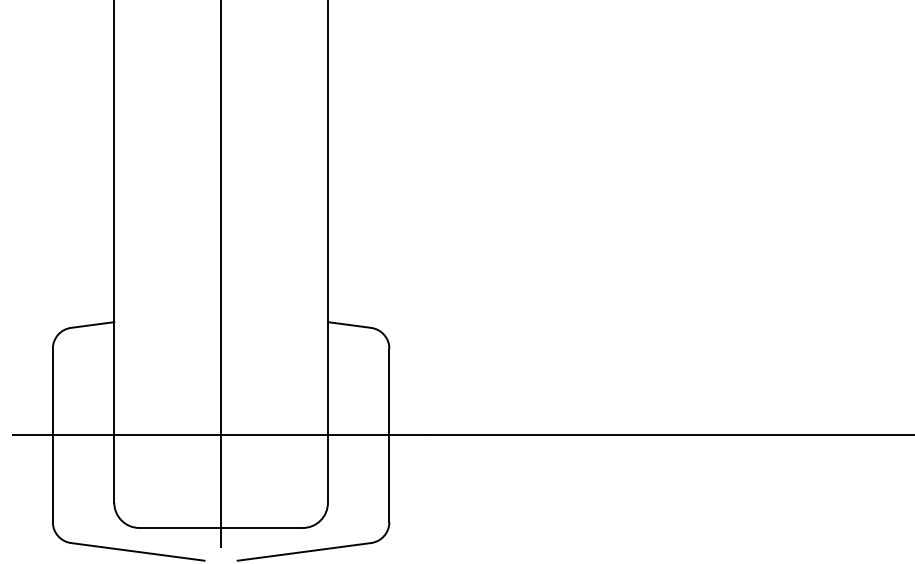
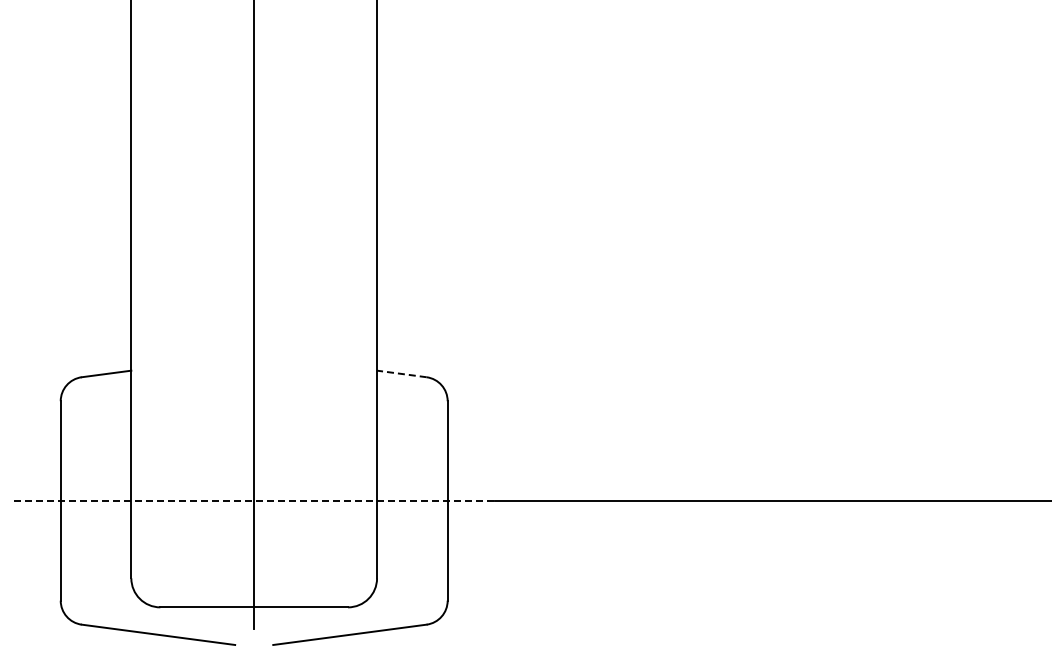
line: (349, 324) -> (401, 373), solid -> dashed
line: (221, 435) -> (254, 500), solid -> dashed

